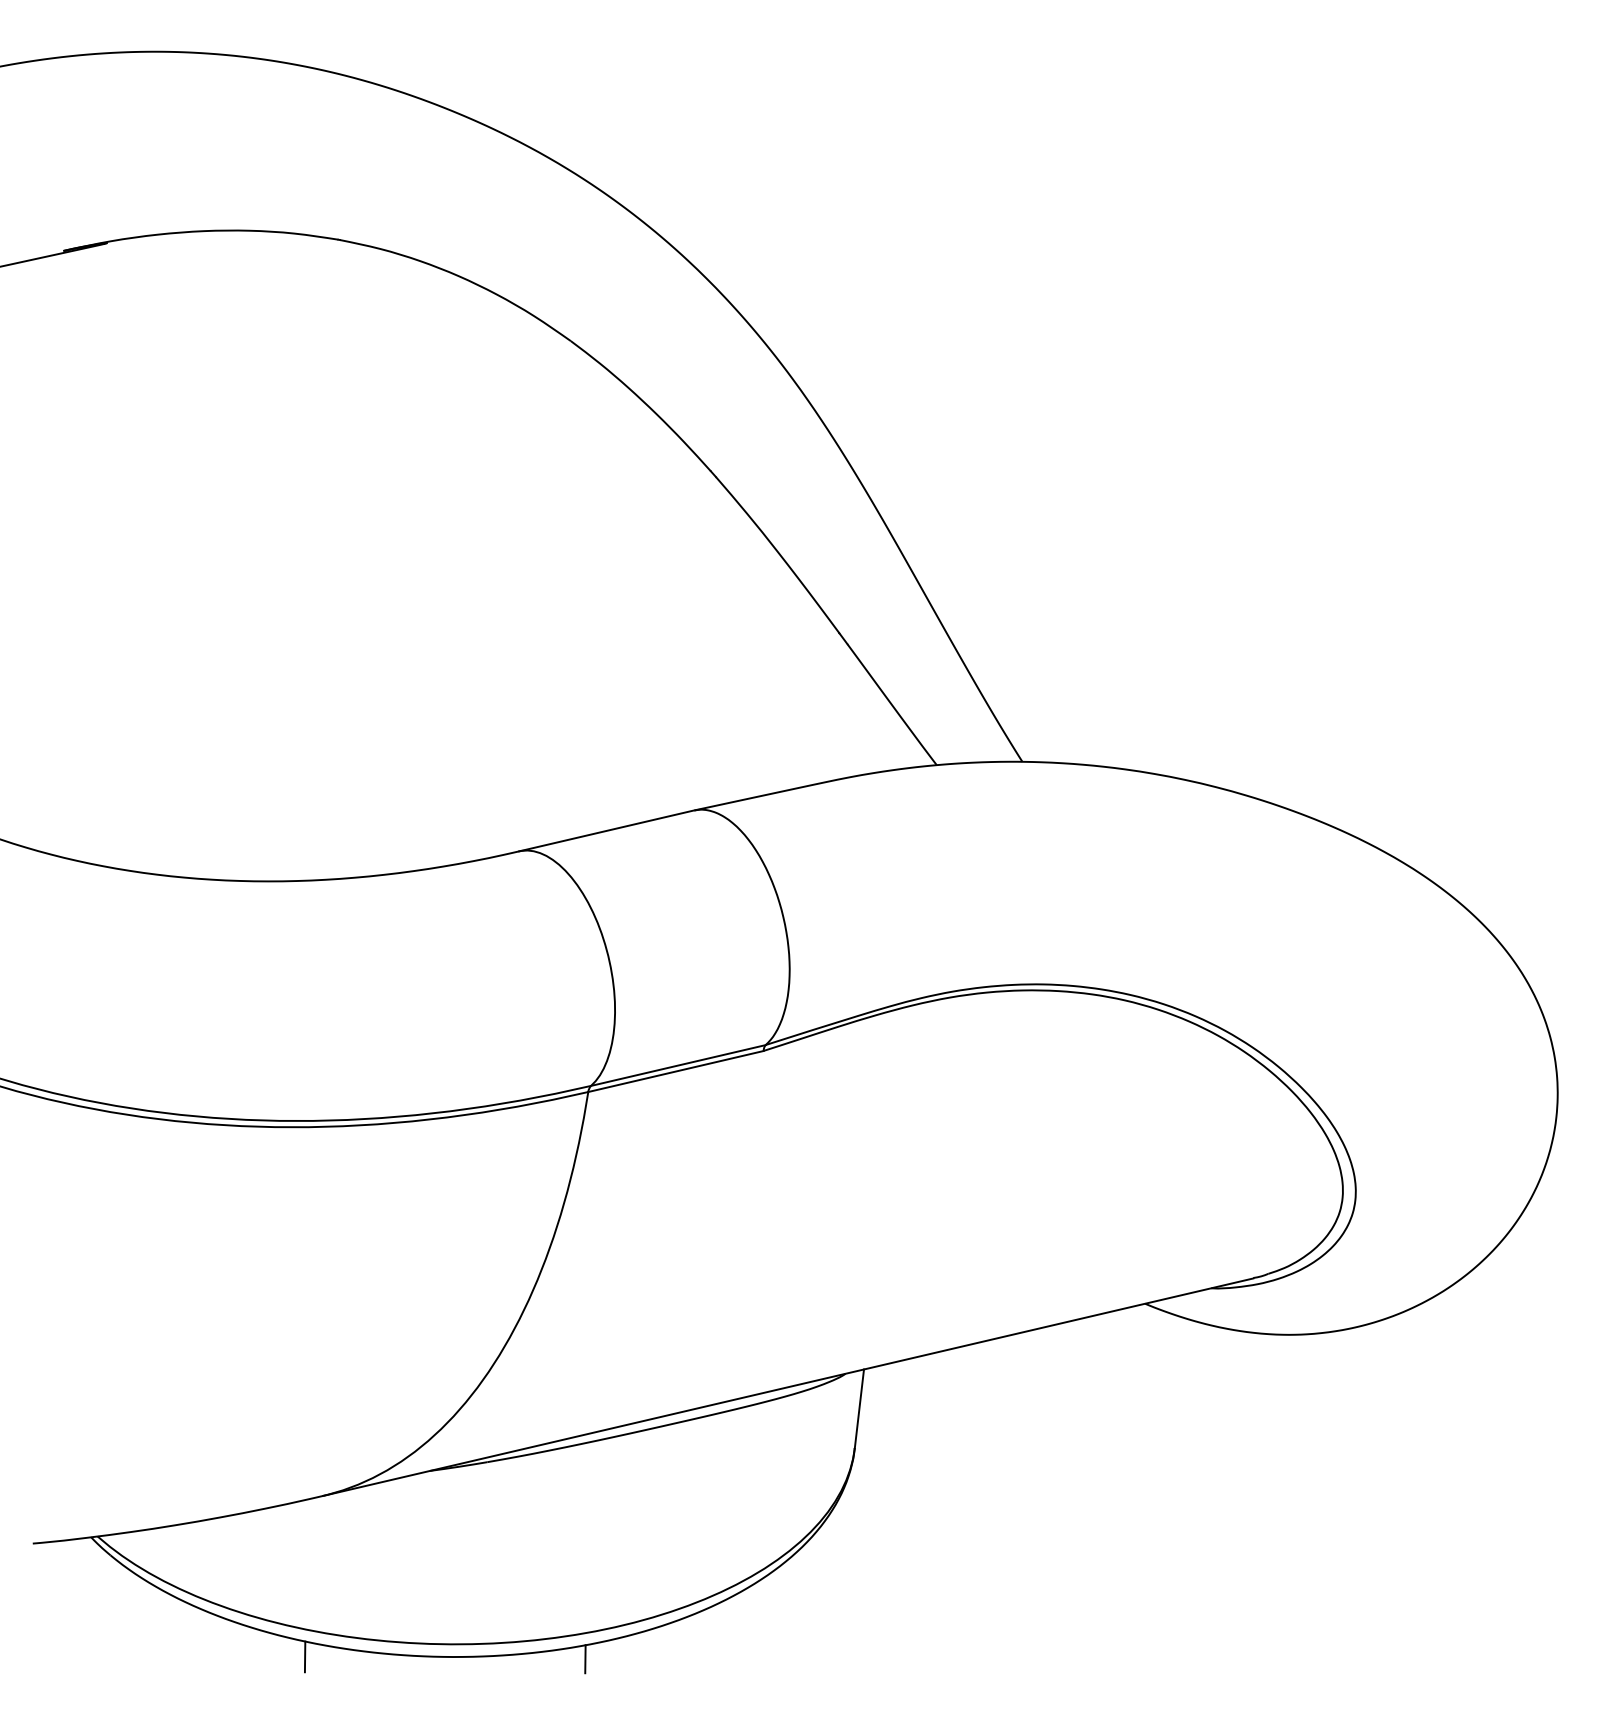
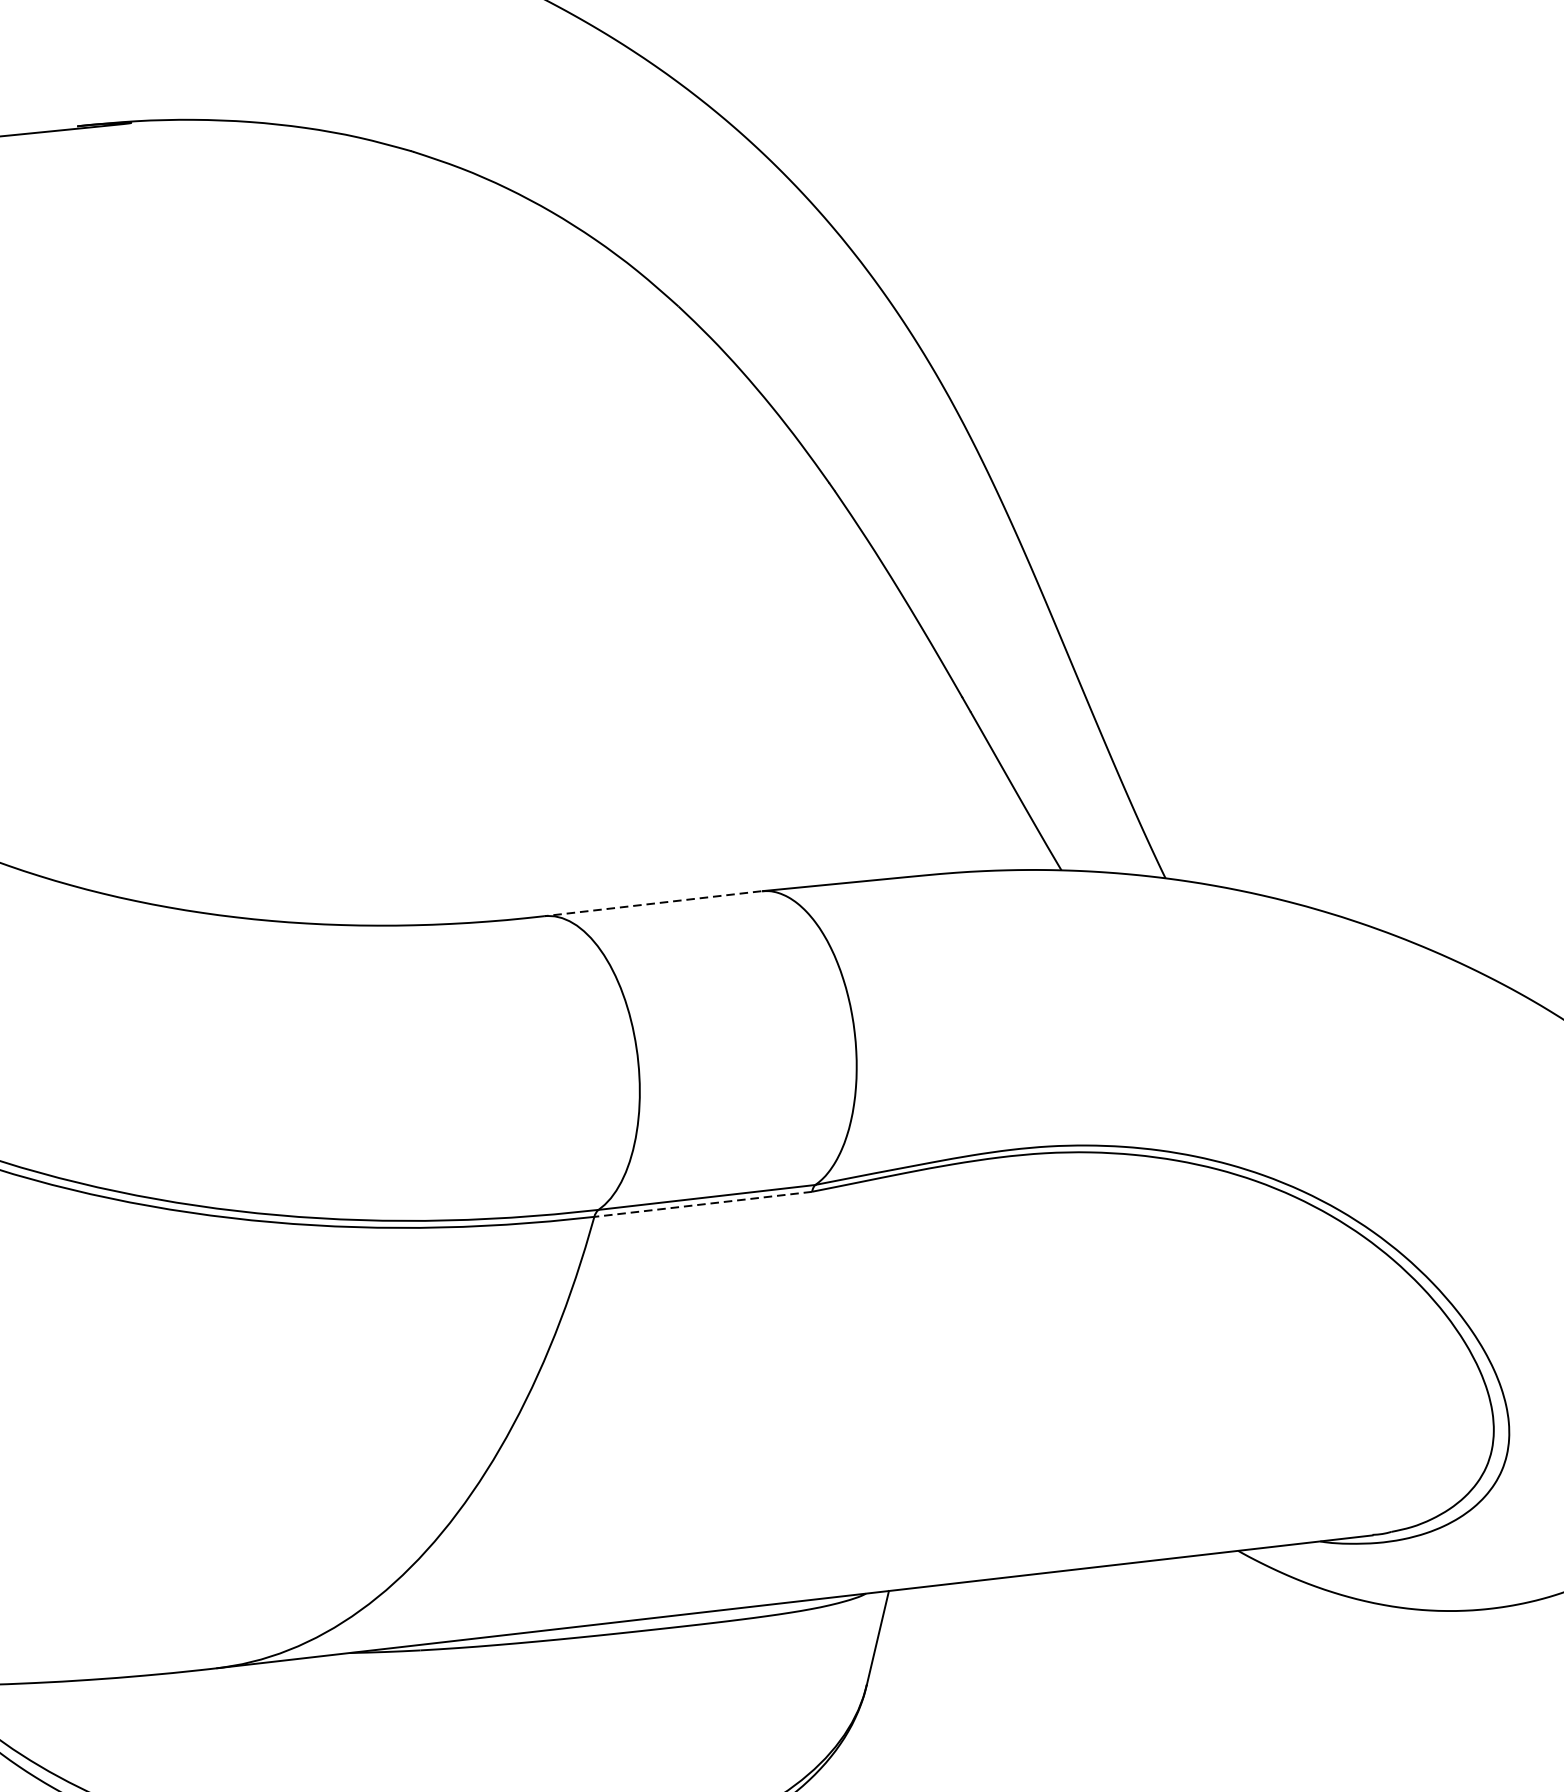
line: (606, 830) -> (652, 903), solid -> dashed
line: (675, 1071) -> (702, 1204), solid -> dashed

